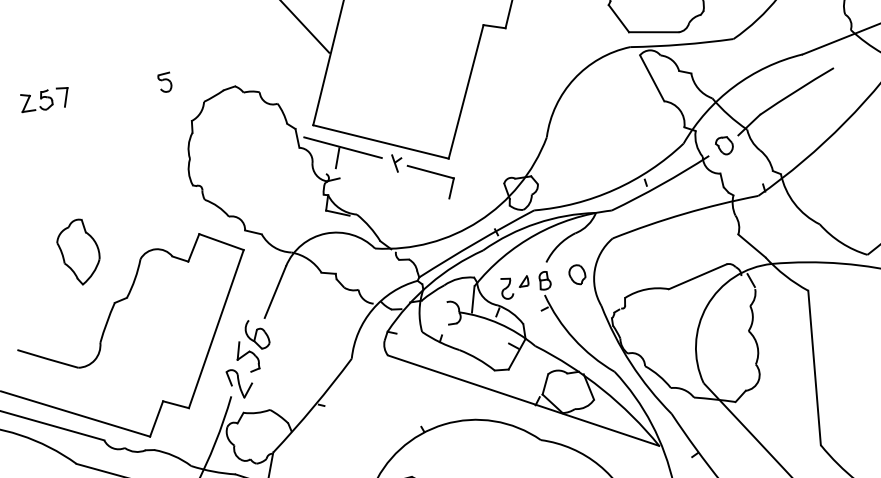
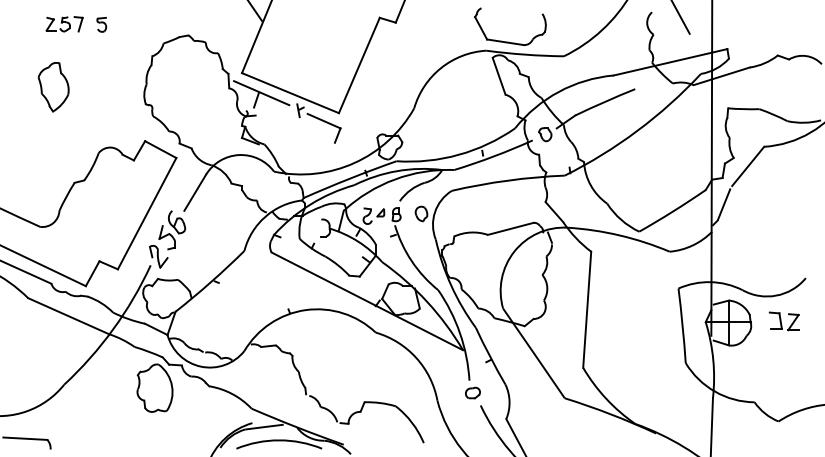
part: (164, 82) -> (101, 24), moved
part: (44, 100) -> (64, 24), moved
part: (78, 252) -> (53, 87), moved

